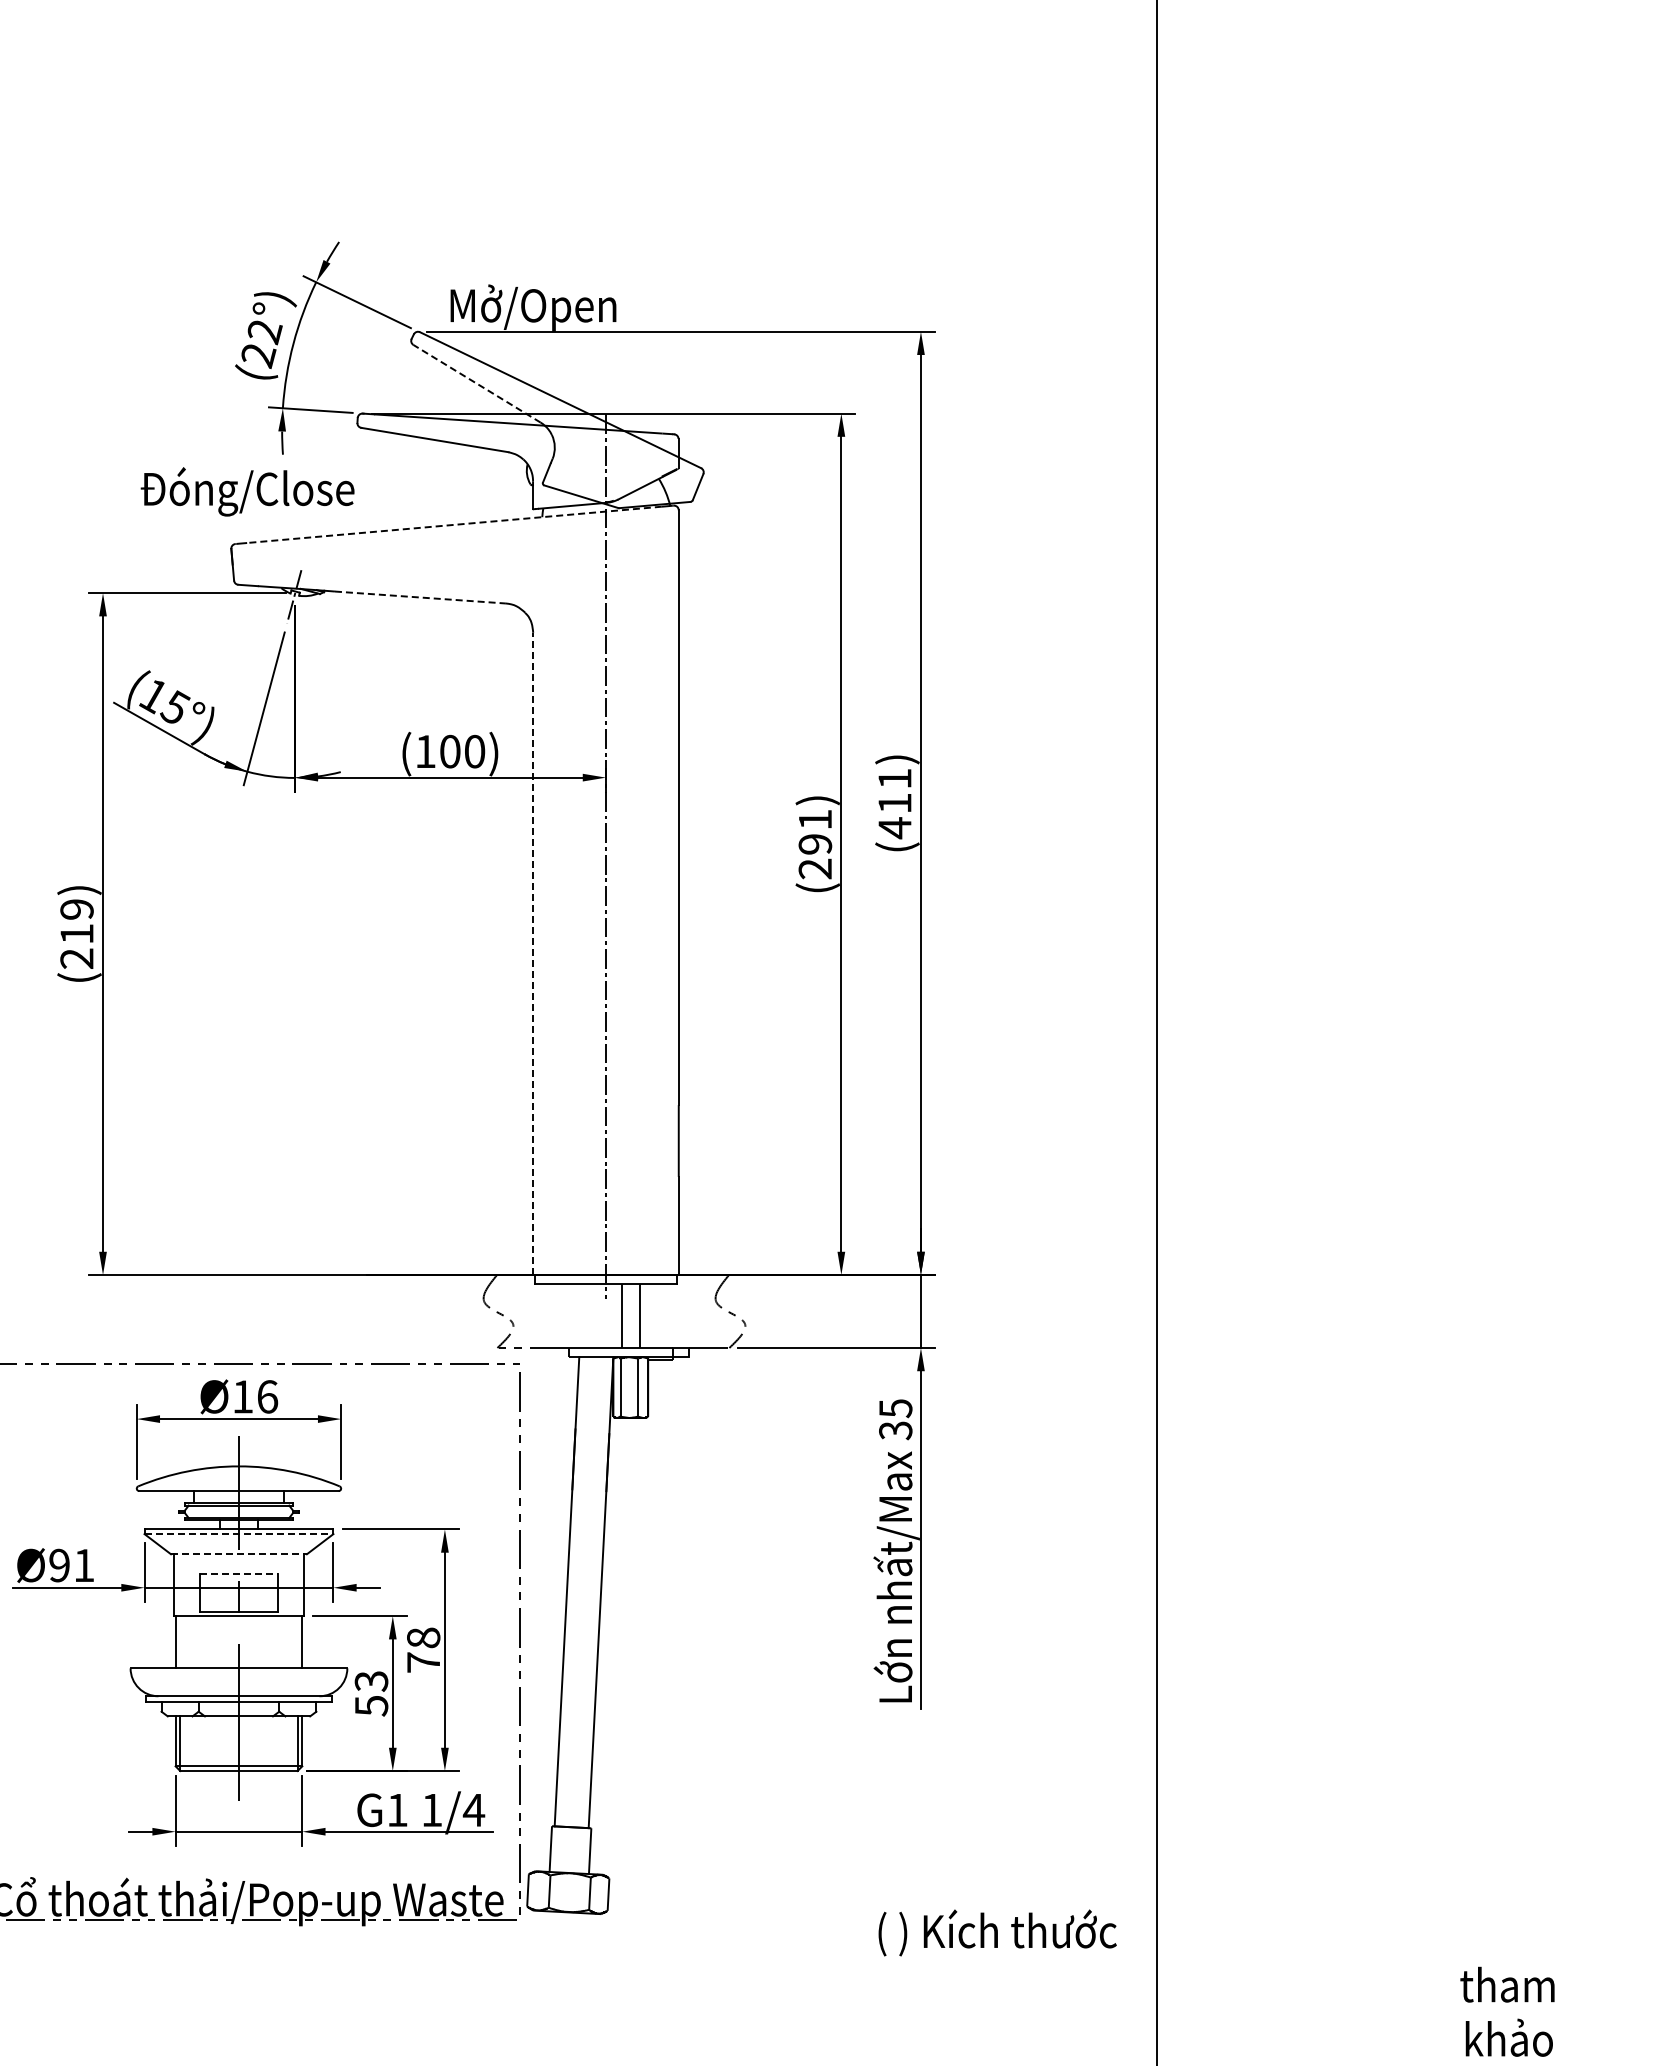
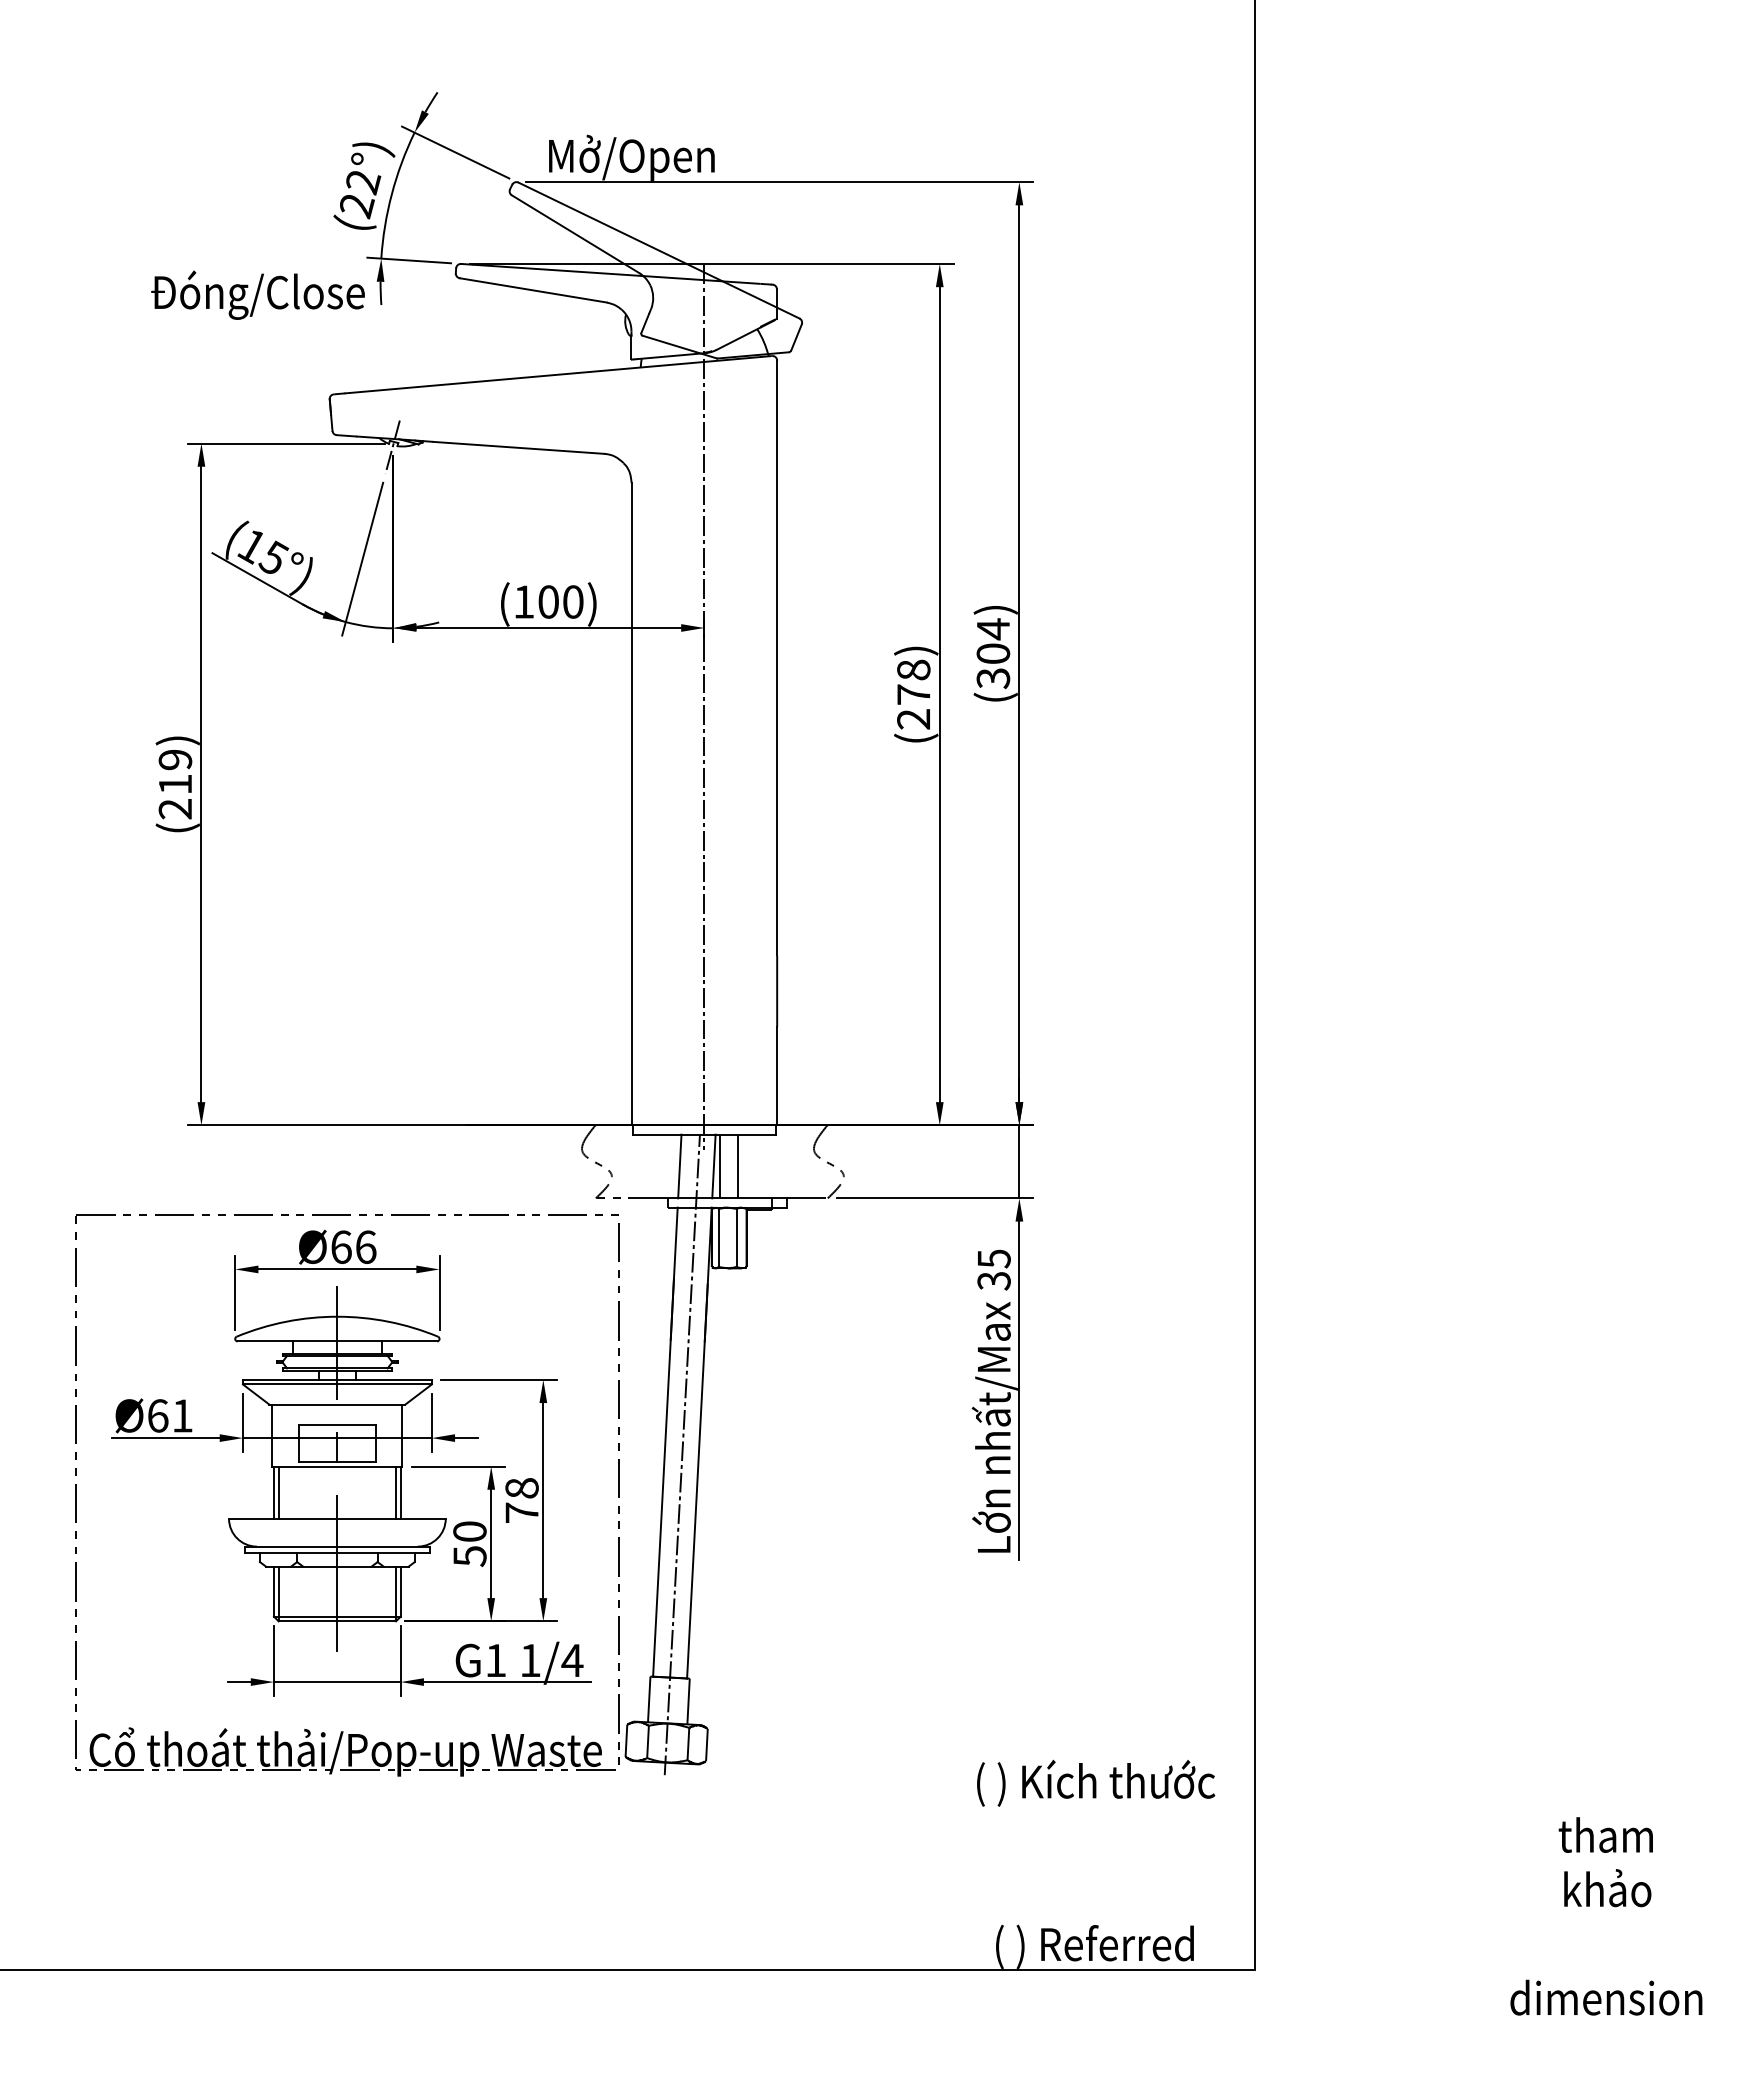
line: (477, 384) -> (575, 234), dashed -> solid
text: (247, 491) -> (257, 294), moved
line: (454, 525) -> (552, 375), dashed -> solid
line: (420, 597) -> (518, 447), dashed -> solid
text: (895, 803) -> (993, 653), (411) -> (304)
text: (815, 831) -> (913, 681), (291) -> (278)
line: (533, 953) -> (631, 803), dashed -> solid
line: (581, 1316) -> (679, 1166), added
line: (615, 1316) -> (713, 1166), added
text: (243, 1397) -> (341, 1247), Ø16 -> Ø66
line: (239, 1534) -> (337, 1384), dashed -> solid
line: (239, 1554) -> (337, 1404), dashed -> solid
text: (59, 1565) -> (157, 1415), Ø91 -> Ø61
line: (239, 1574) -> (337, 1424), dashed -> solid
line: (583, 1604) -> (681, 1454), added
line: (180, 1642) -> (278, 1492), added
line: (298, 1642) -> (396, 1492), added
text: (371, 1681) -> (469, 1531), 53 -> 50

